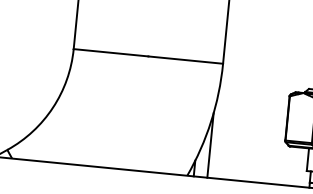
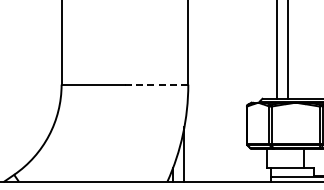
line: (185, 59) -> (156, 84), solid -> dashed

